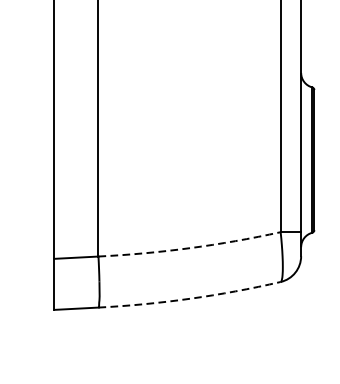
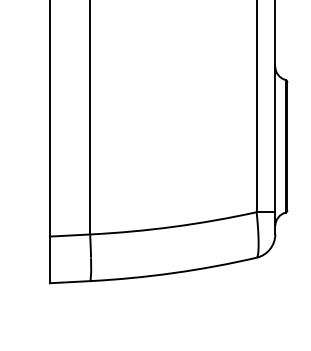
arc: (189, 247) -> (173, 226), dashed -> solid
arc: (189, 299) -> (173, 273), dashed -> solid

